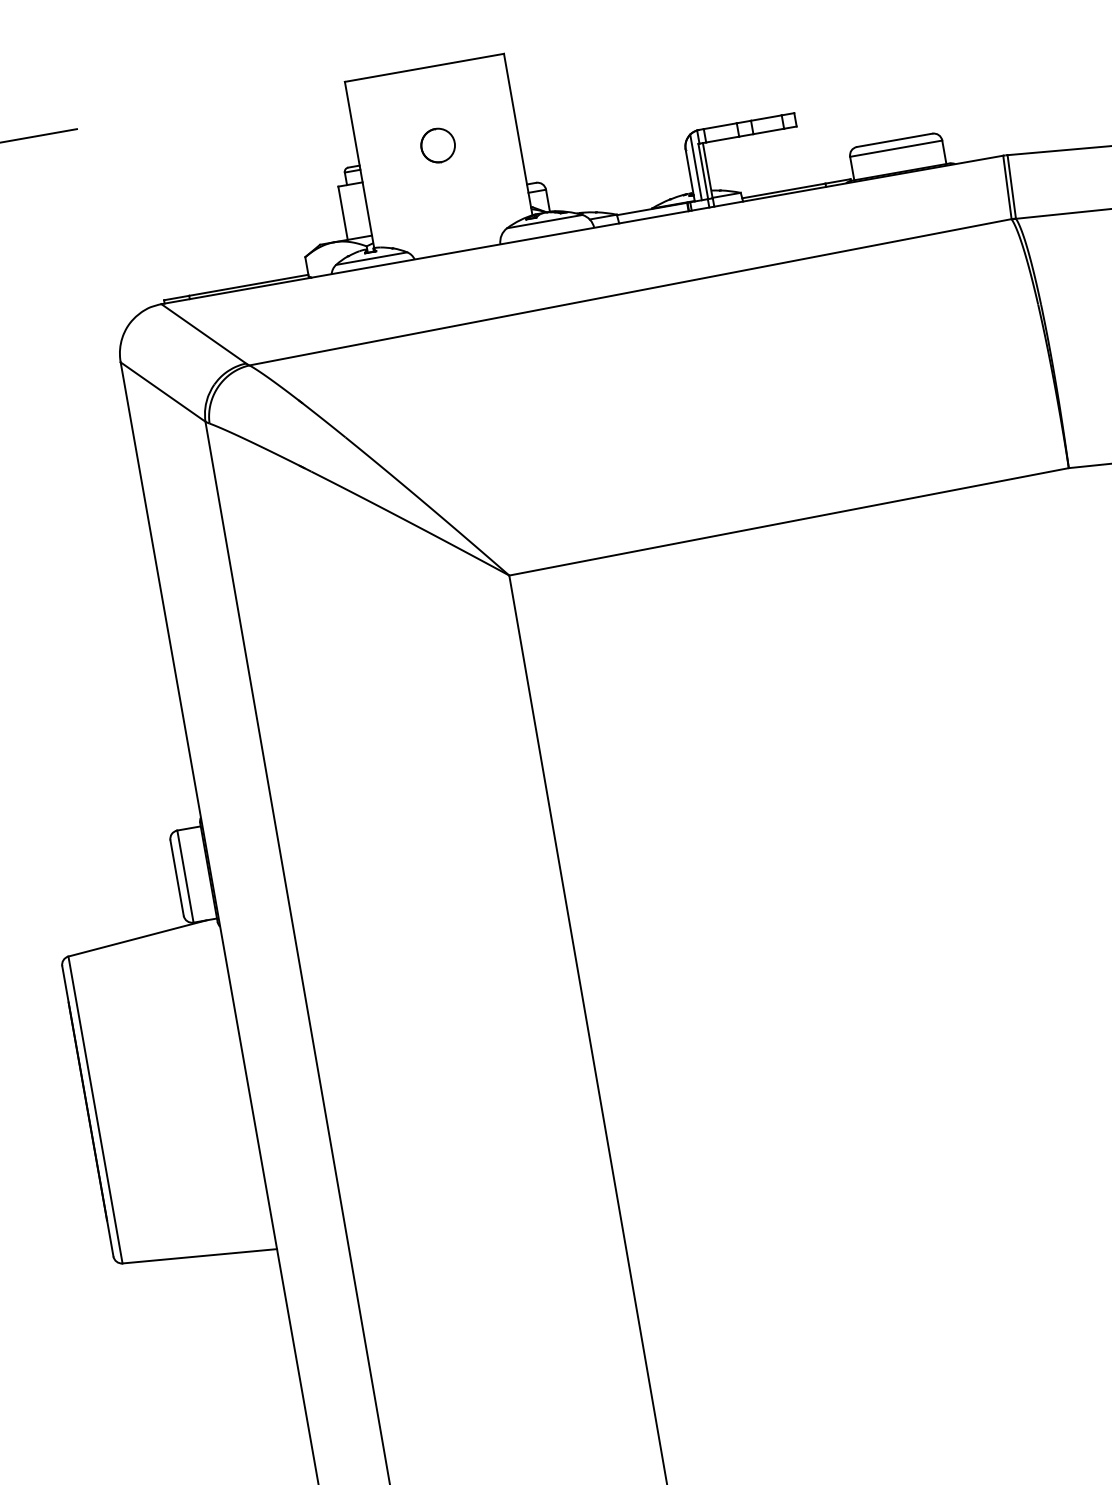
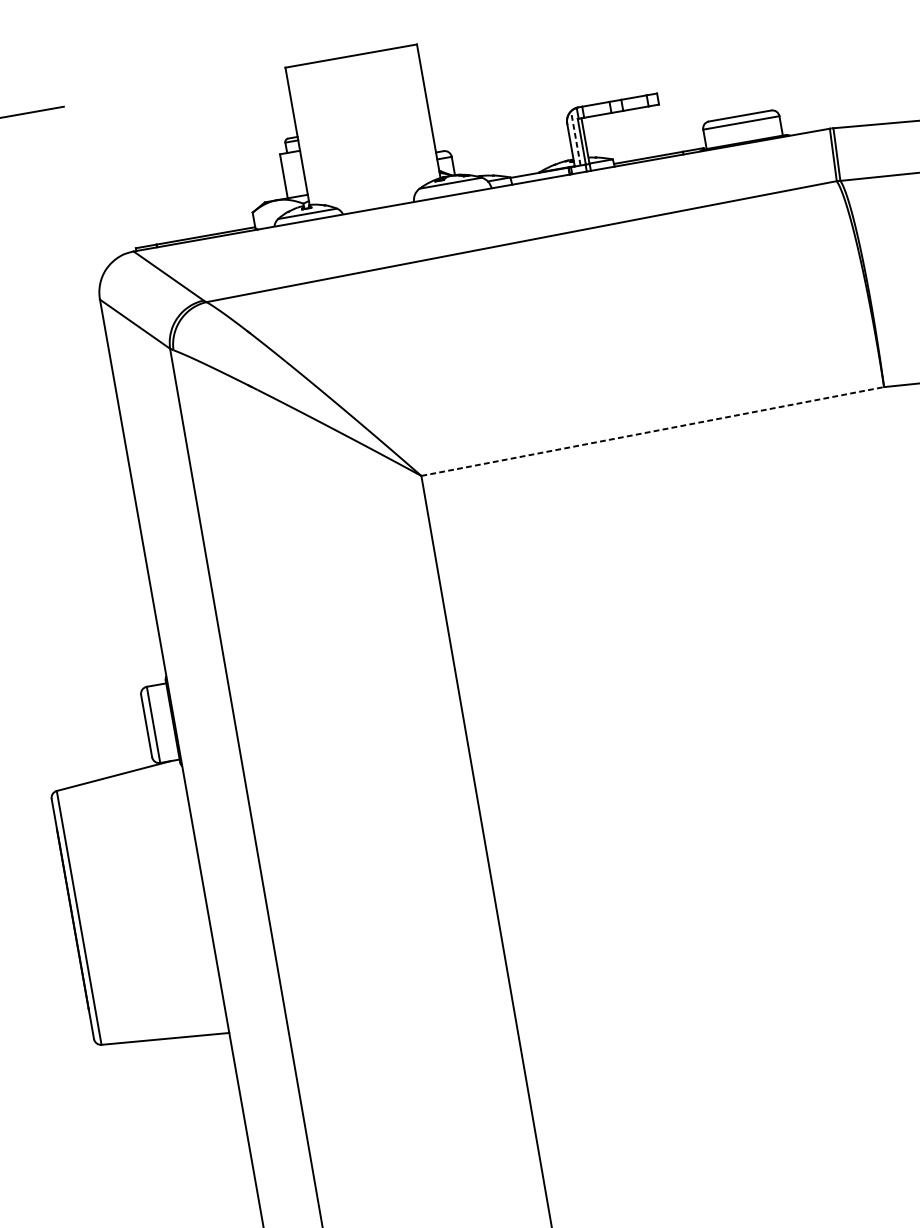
part: (437, 145) -> (362, 120), removed
line: (695, 166) -> (575, 137), solid -> dashed
line: (789, 521) -> (653, 431), solid -> dashed

